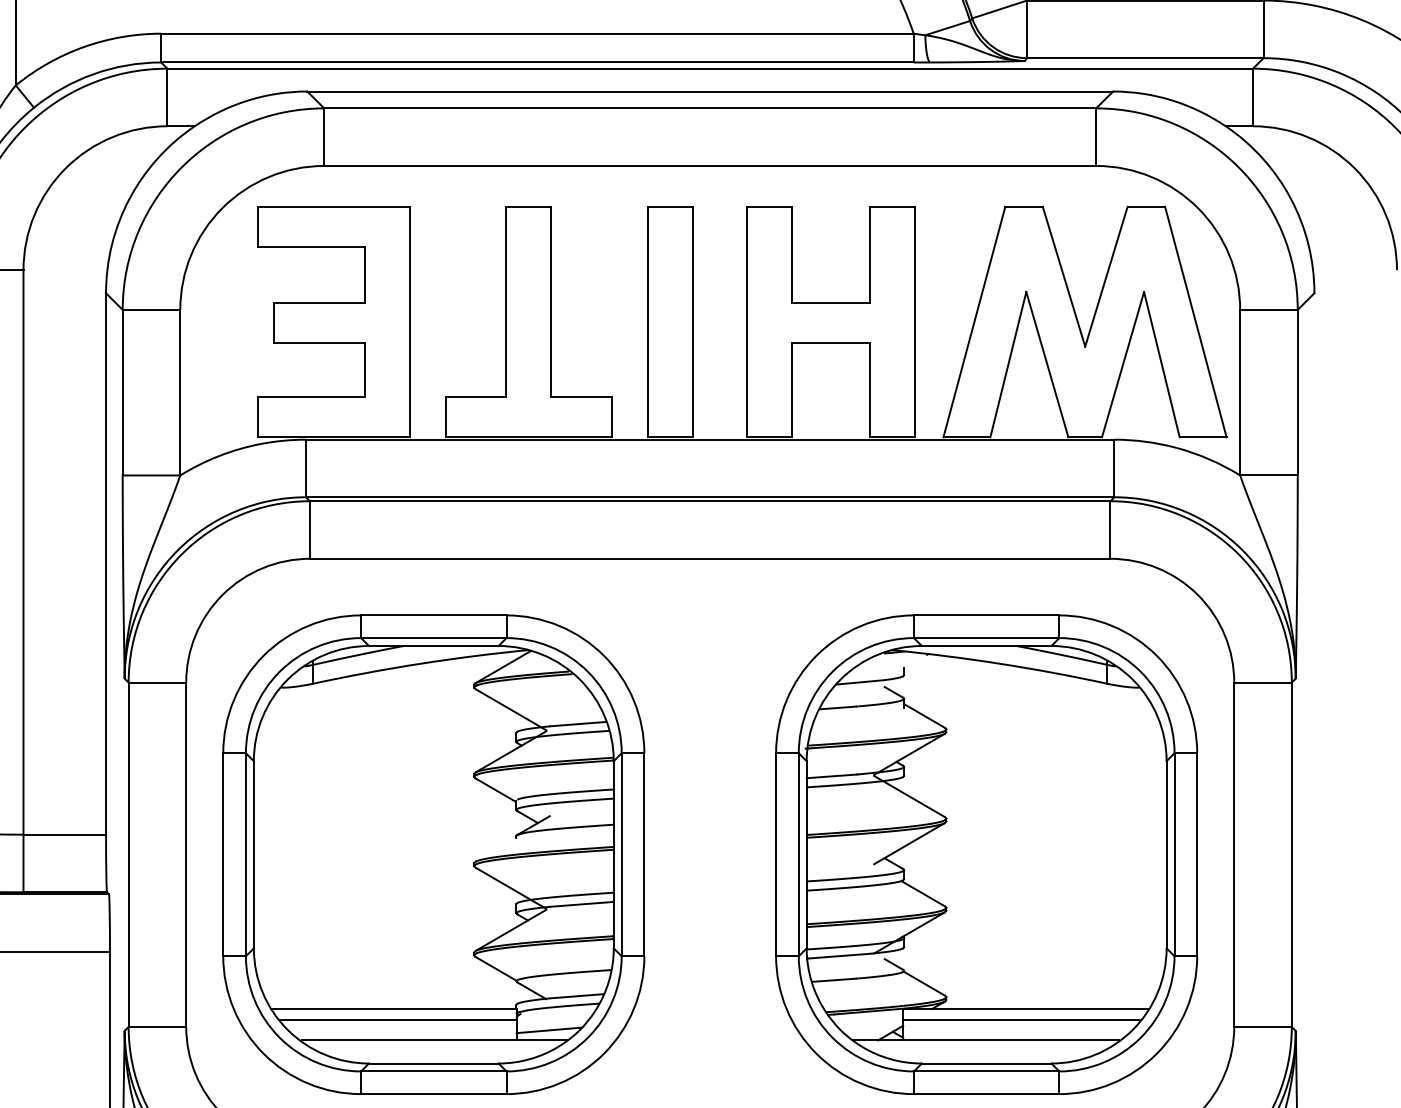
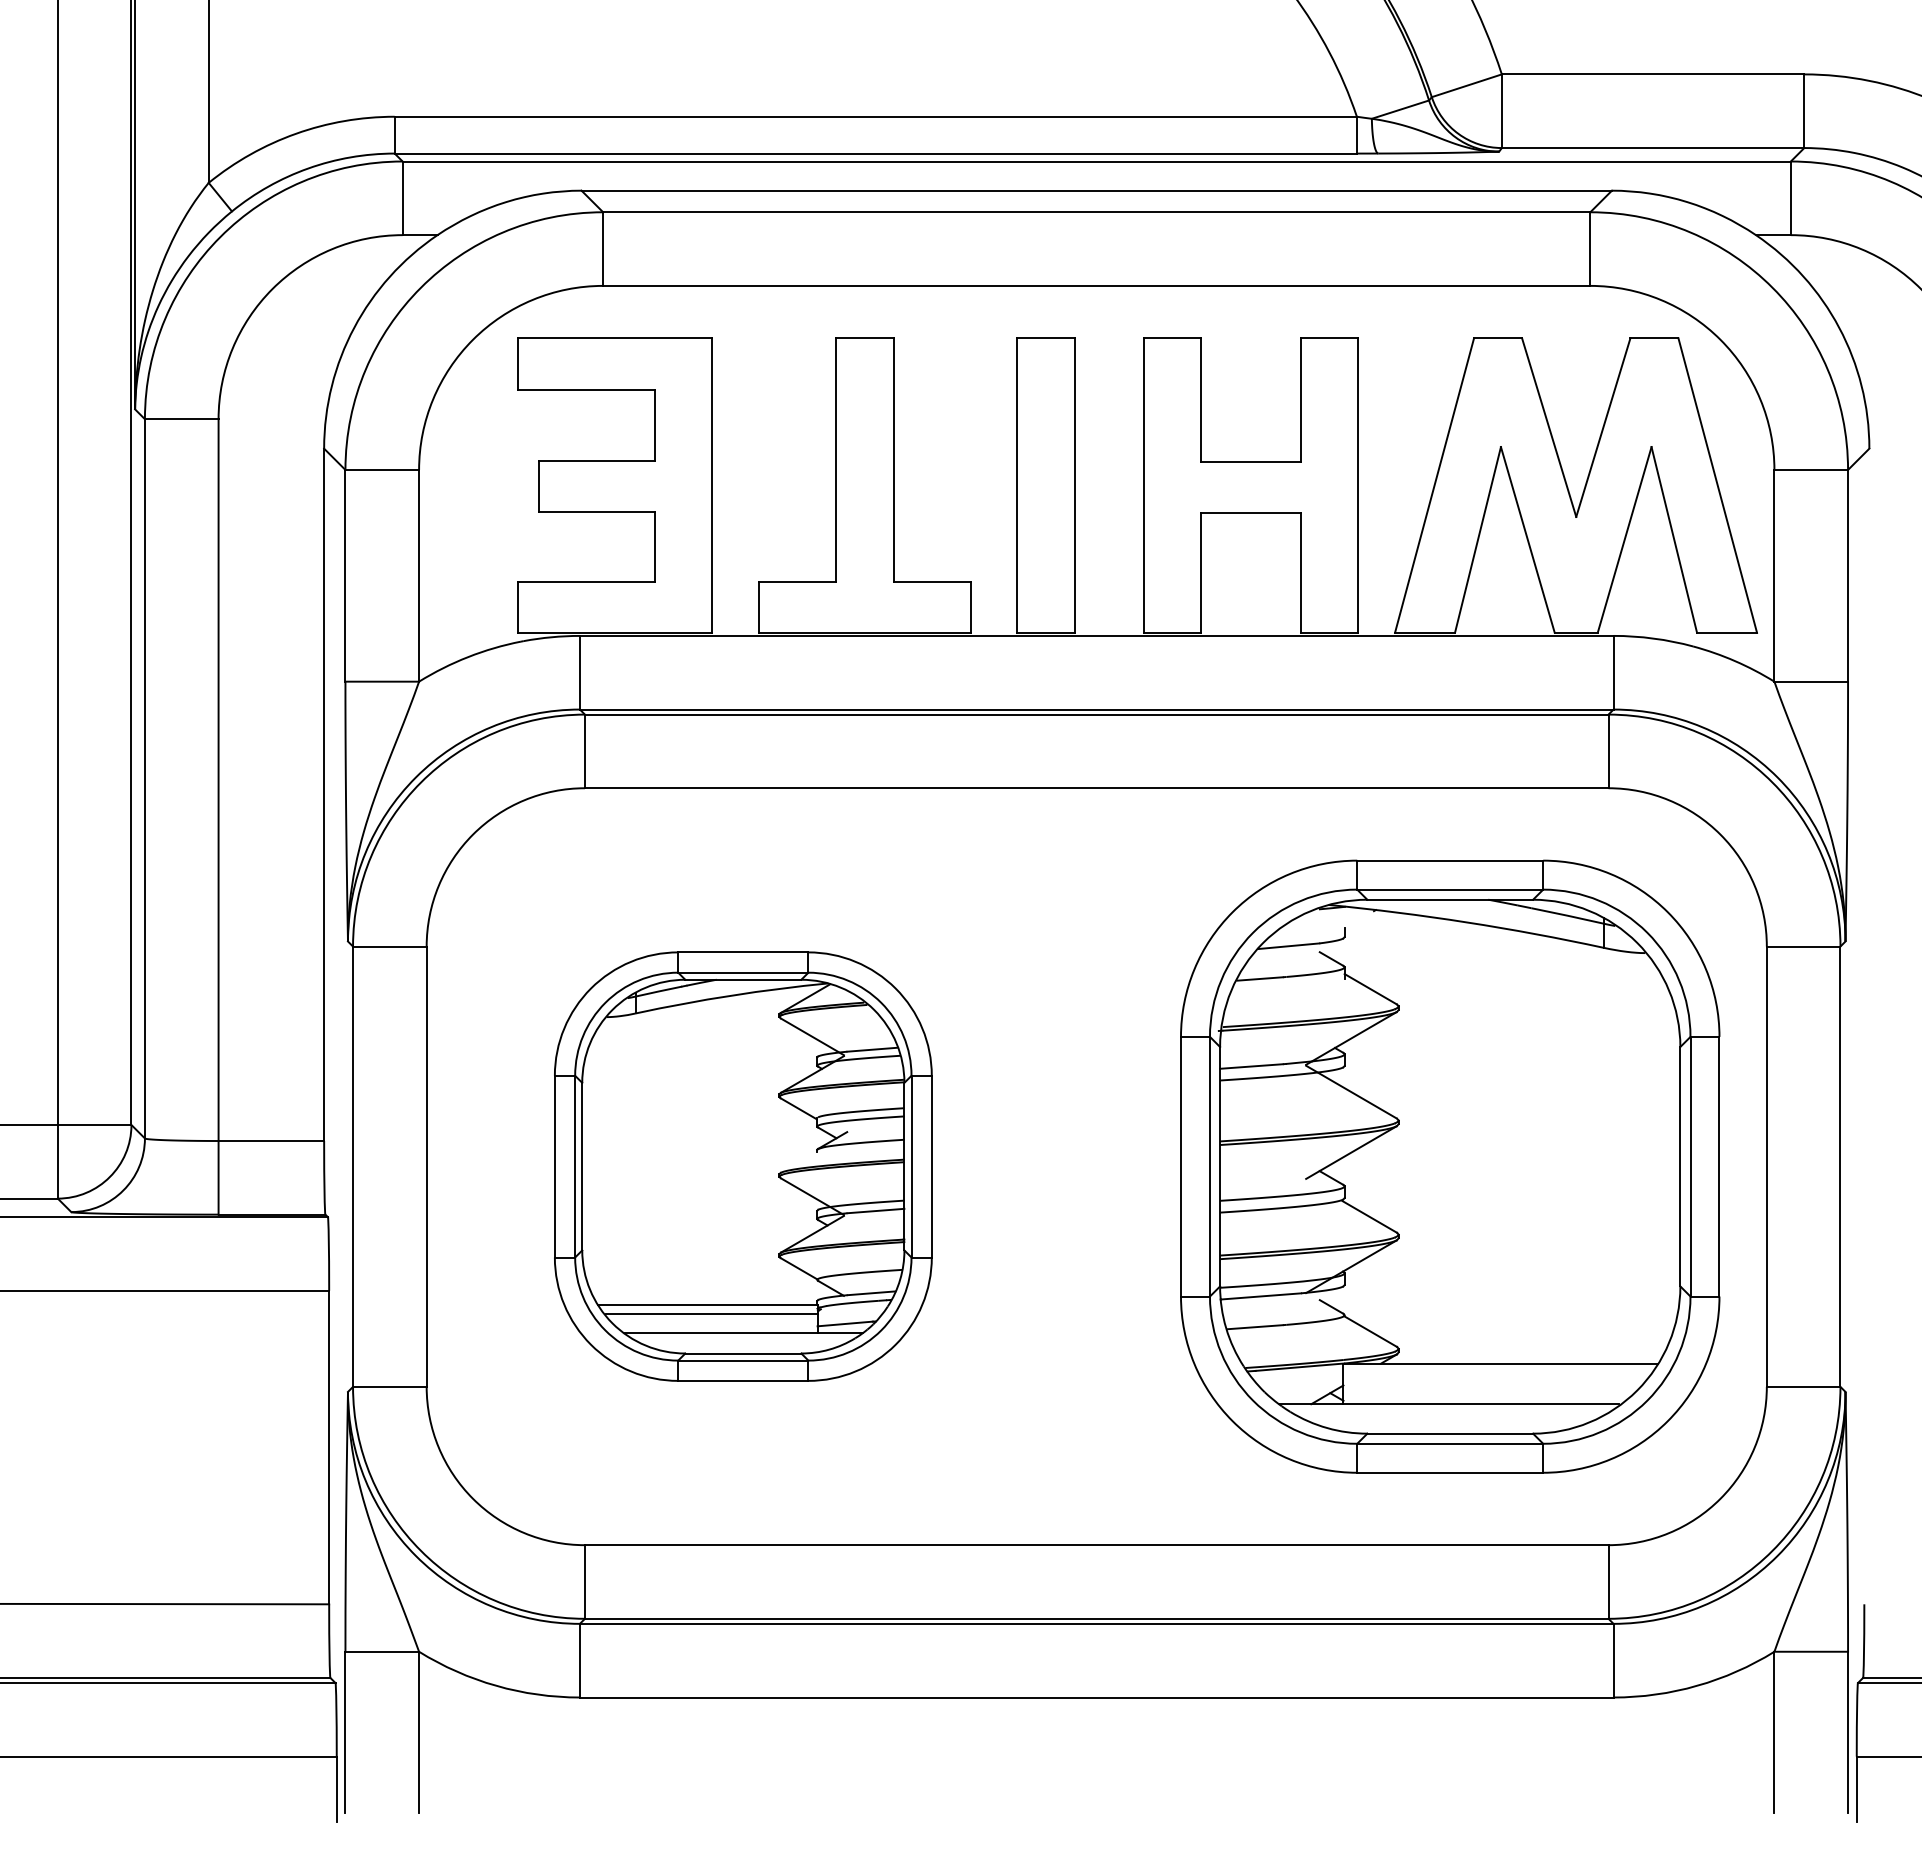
part: (433, 854) -> (743, 1166), size x0.7
line: (1021, 1019) -> (1494, 1377), removed

